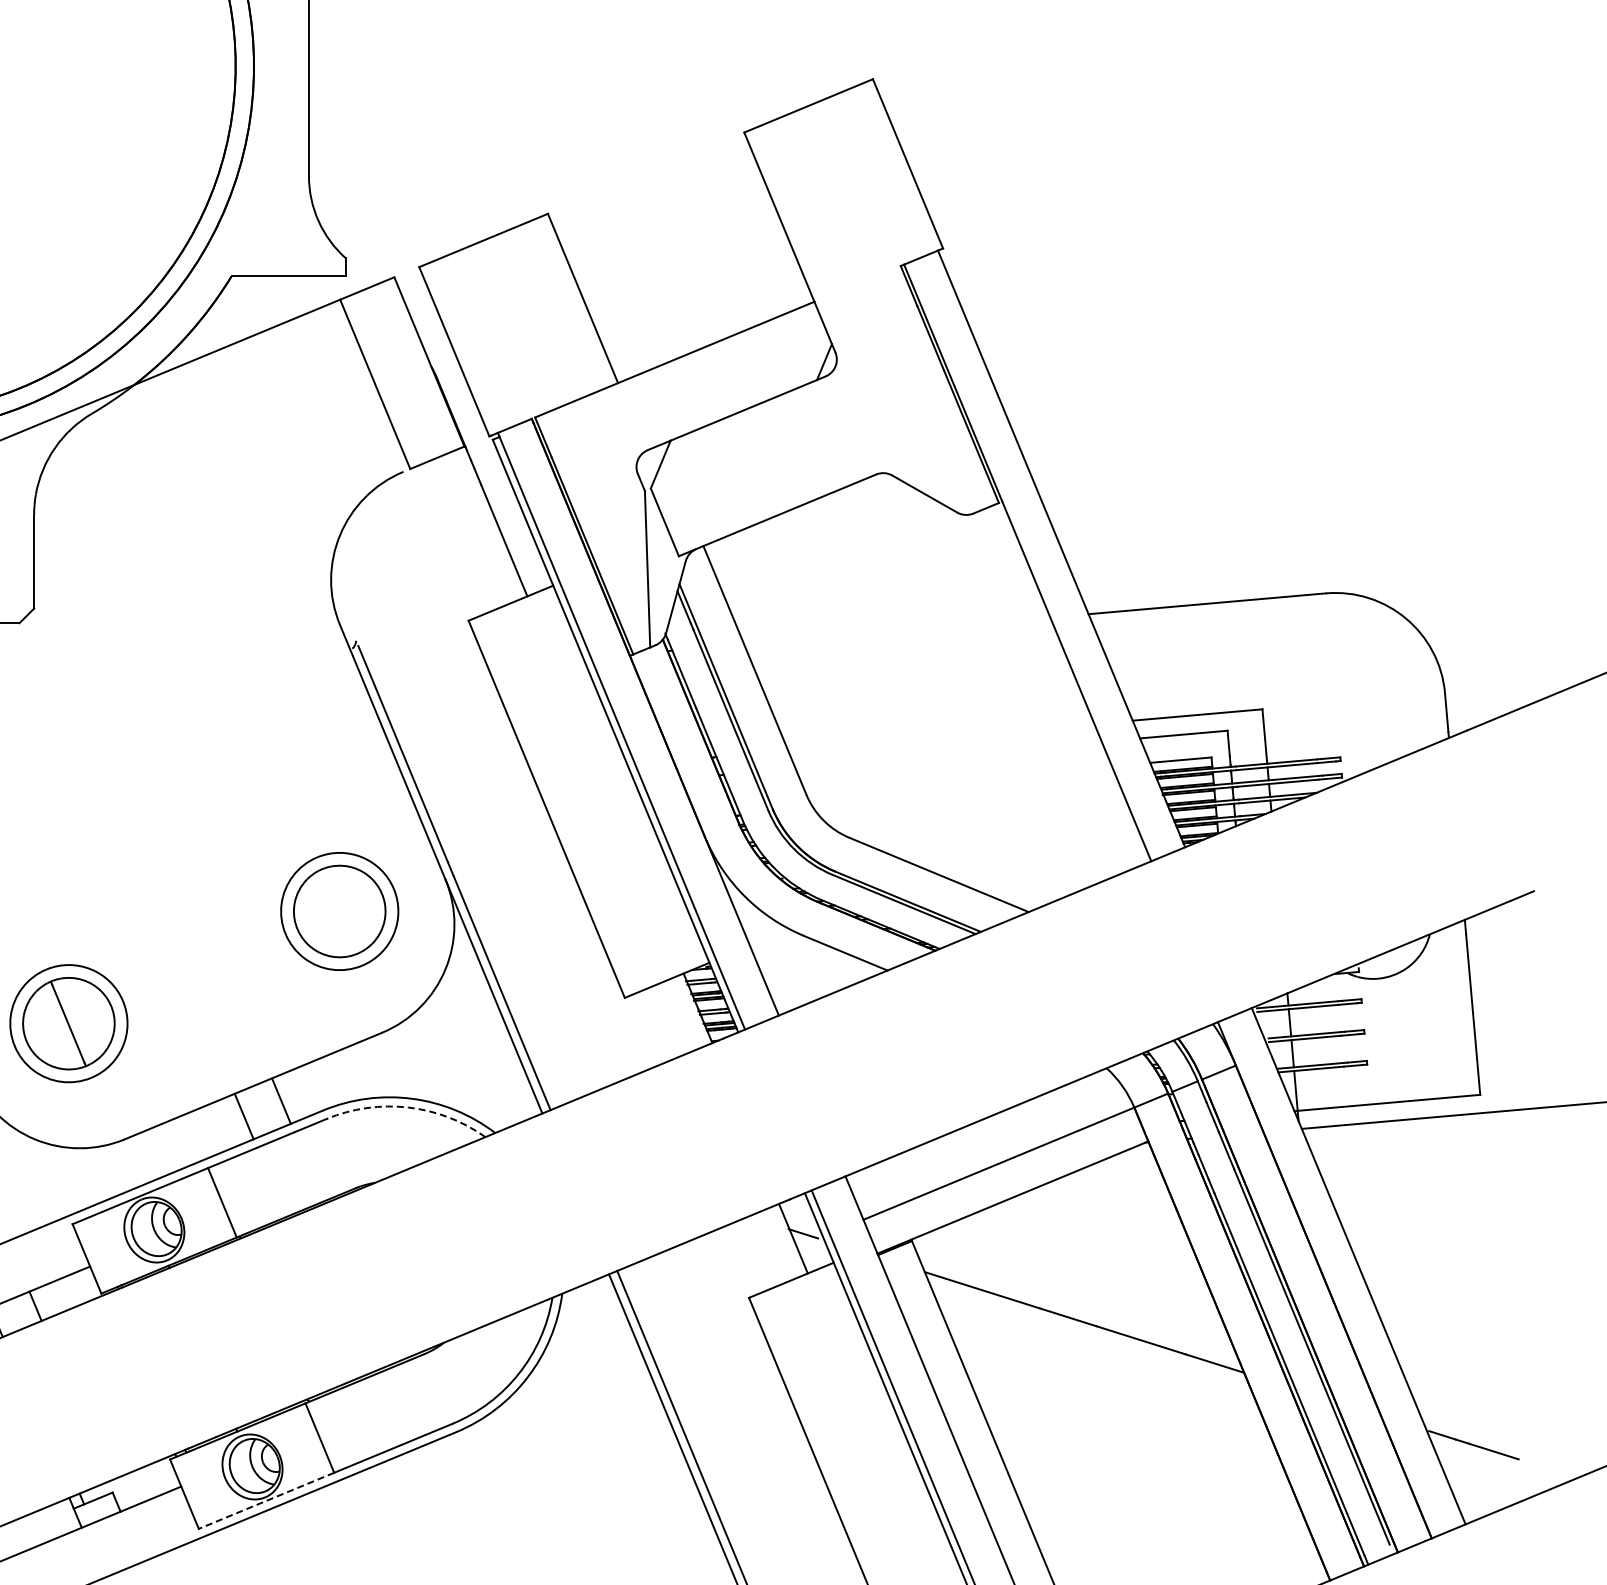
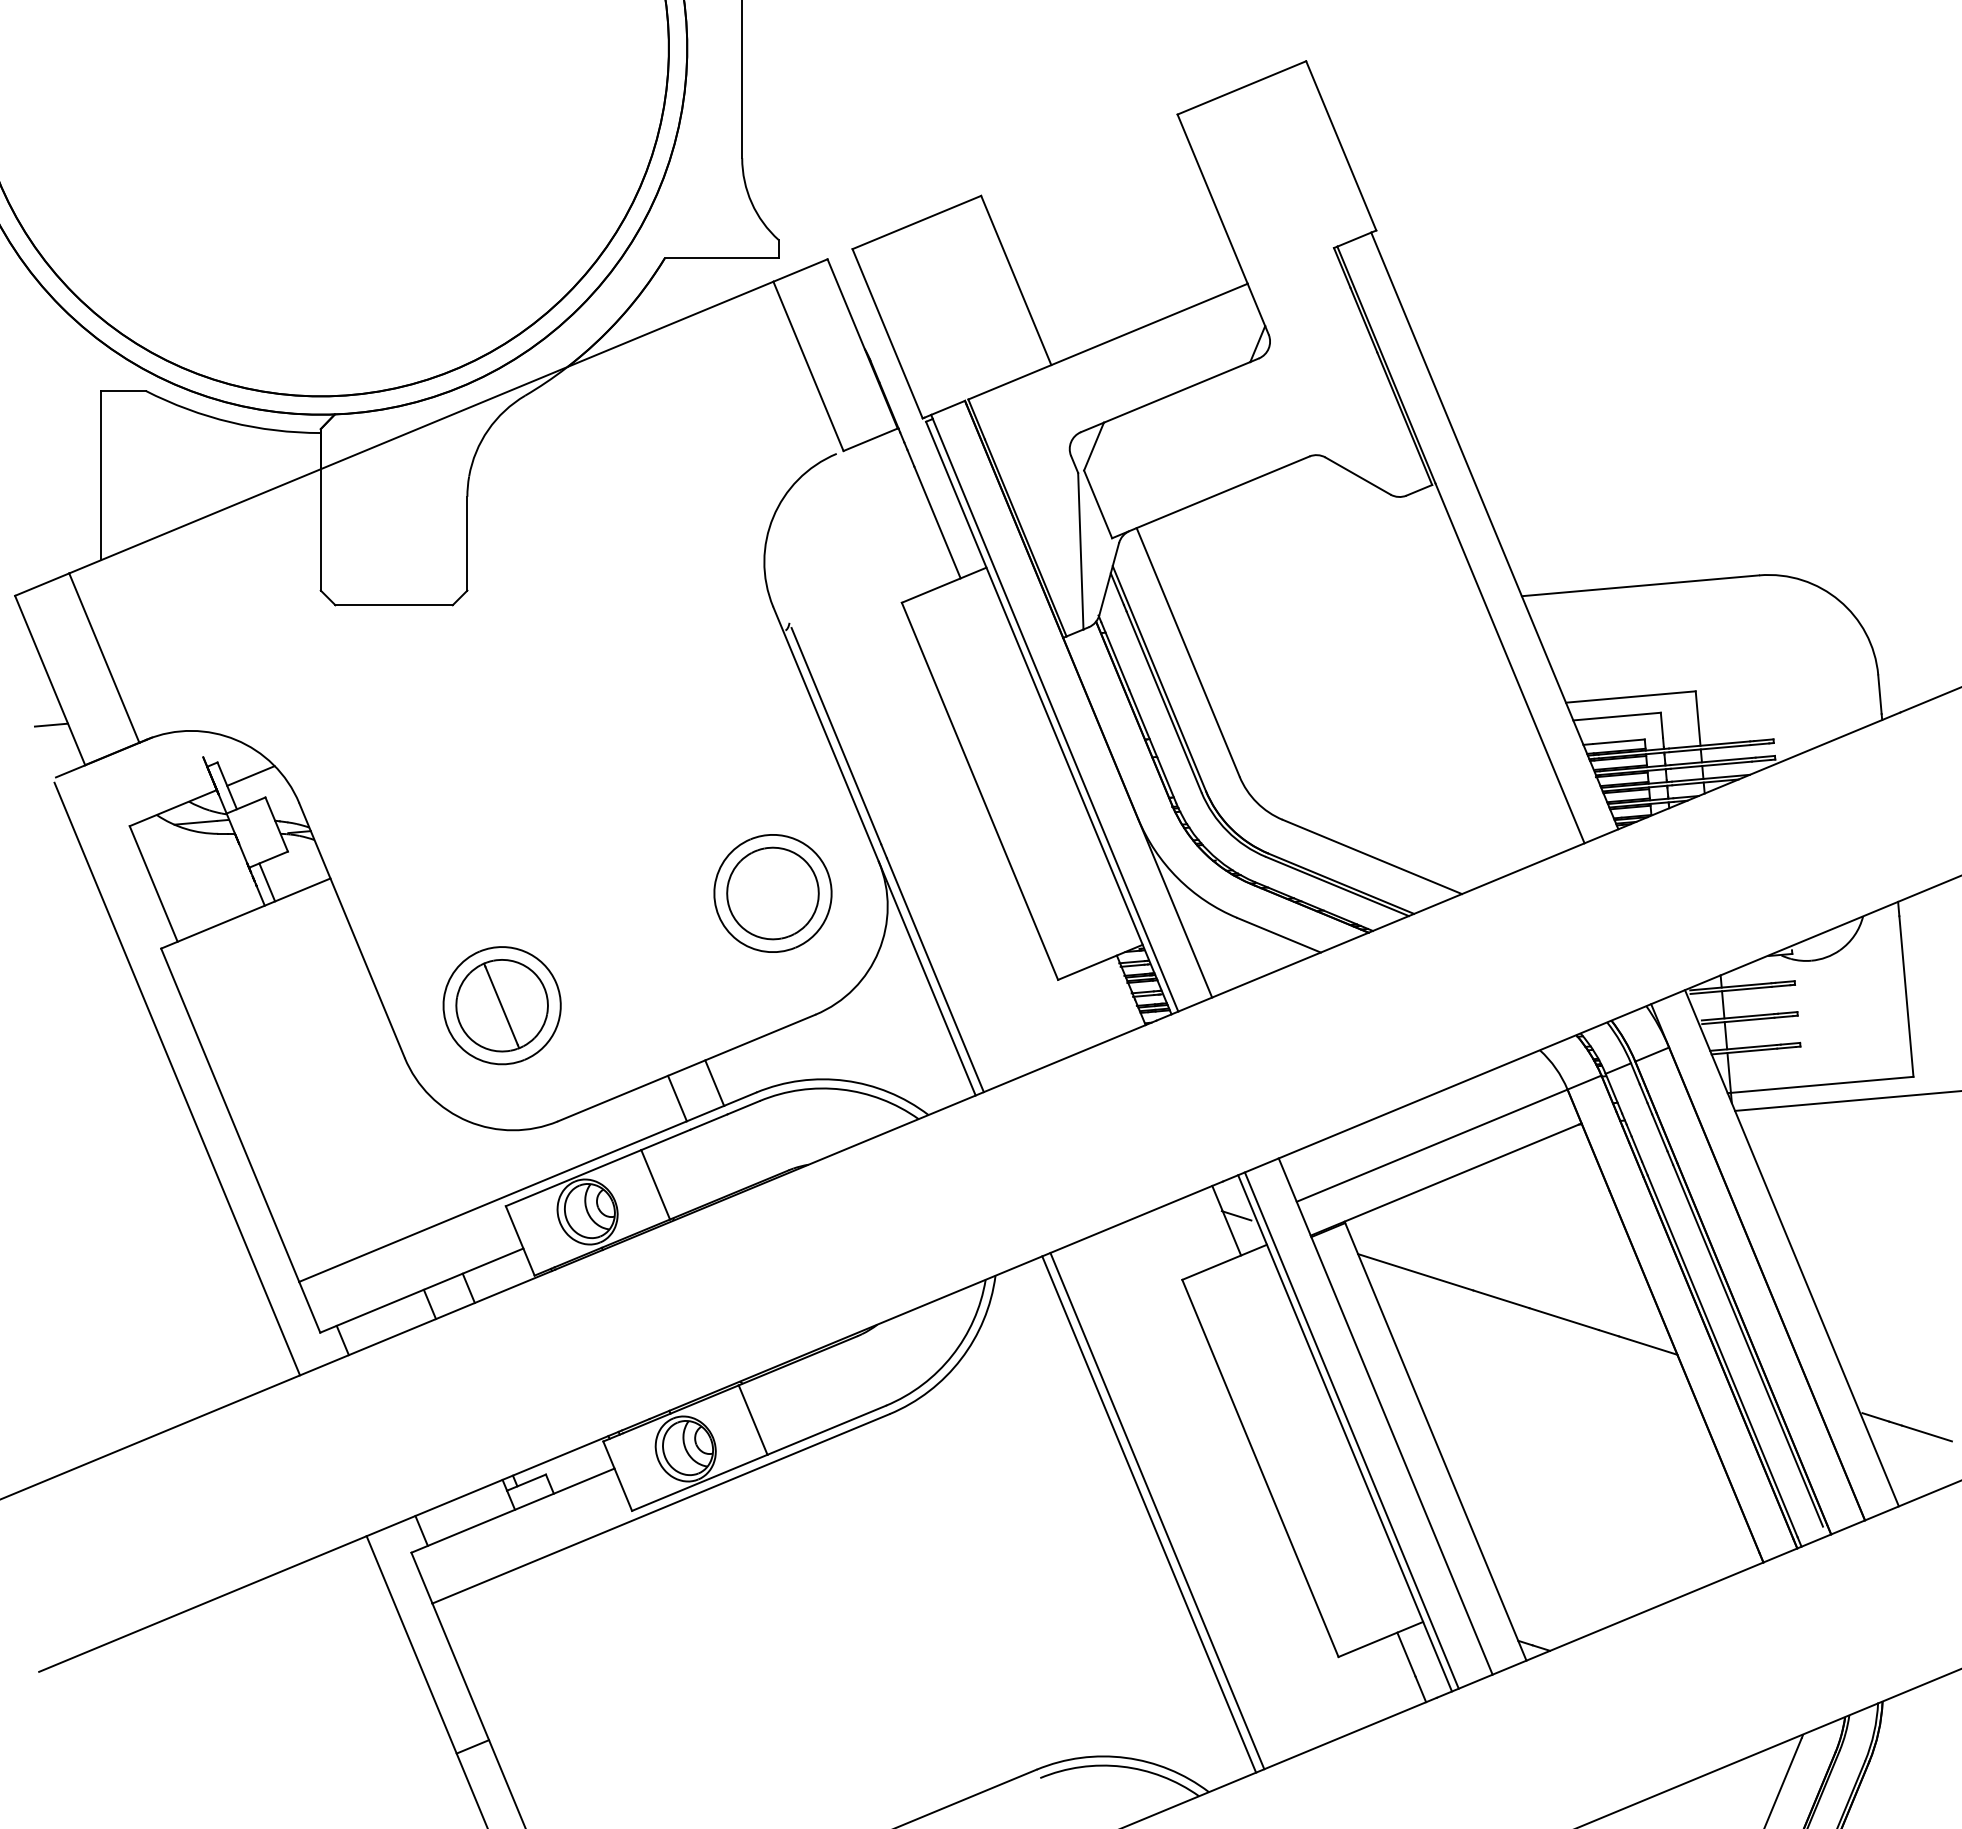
arc: (408, 1107) -> (841, 1089), dashed -> solid
line: (266, 1501) -> (699, 1483), dashed -> solid

